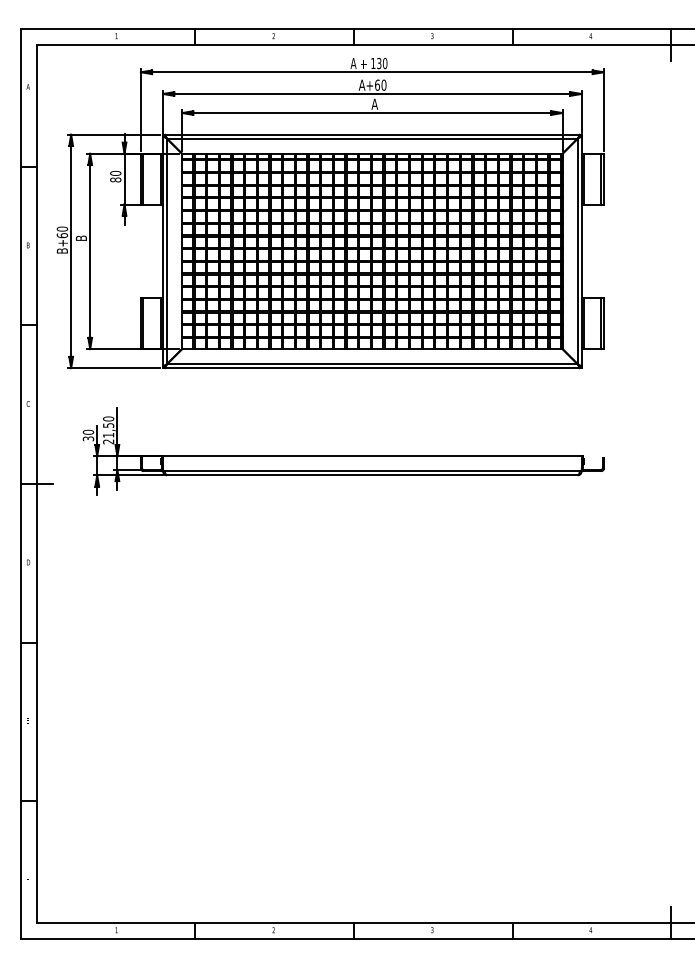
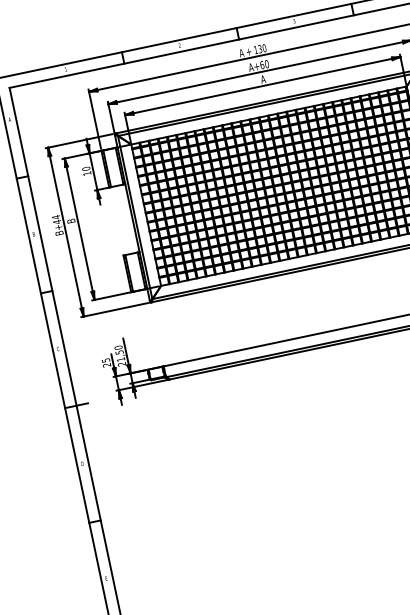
text: (115, 179) -> (87, 173), 80 -> 10
text: (62, 232) -> (56, 219), B+60 -> B+44
text: (88, 435) -> (106, 362), 30 -> 25

